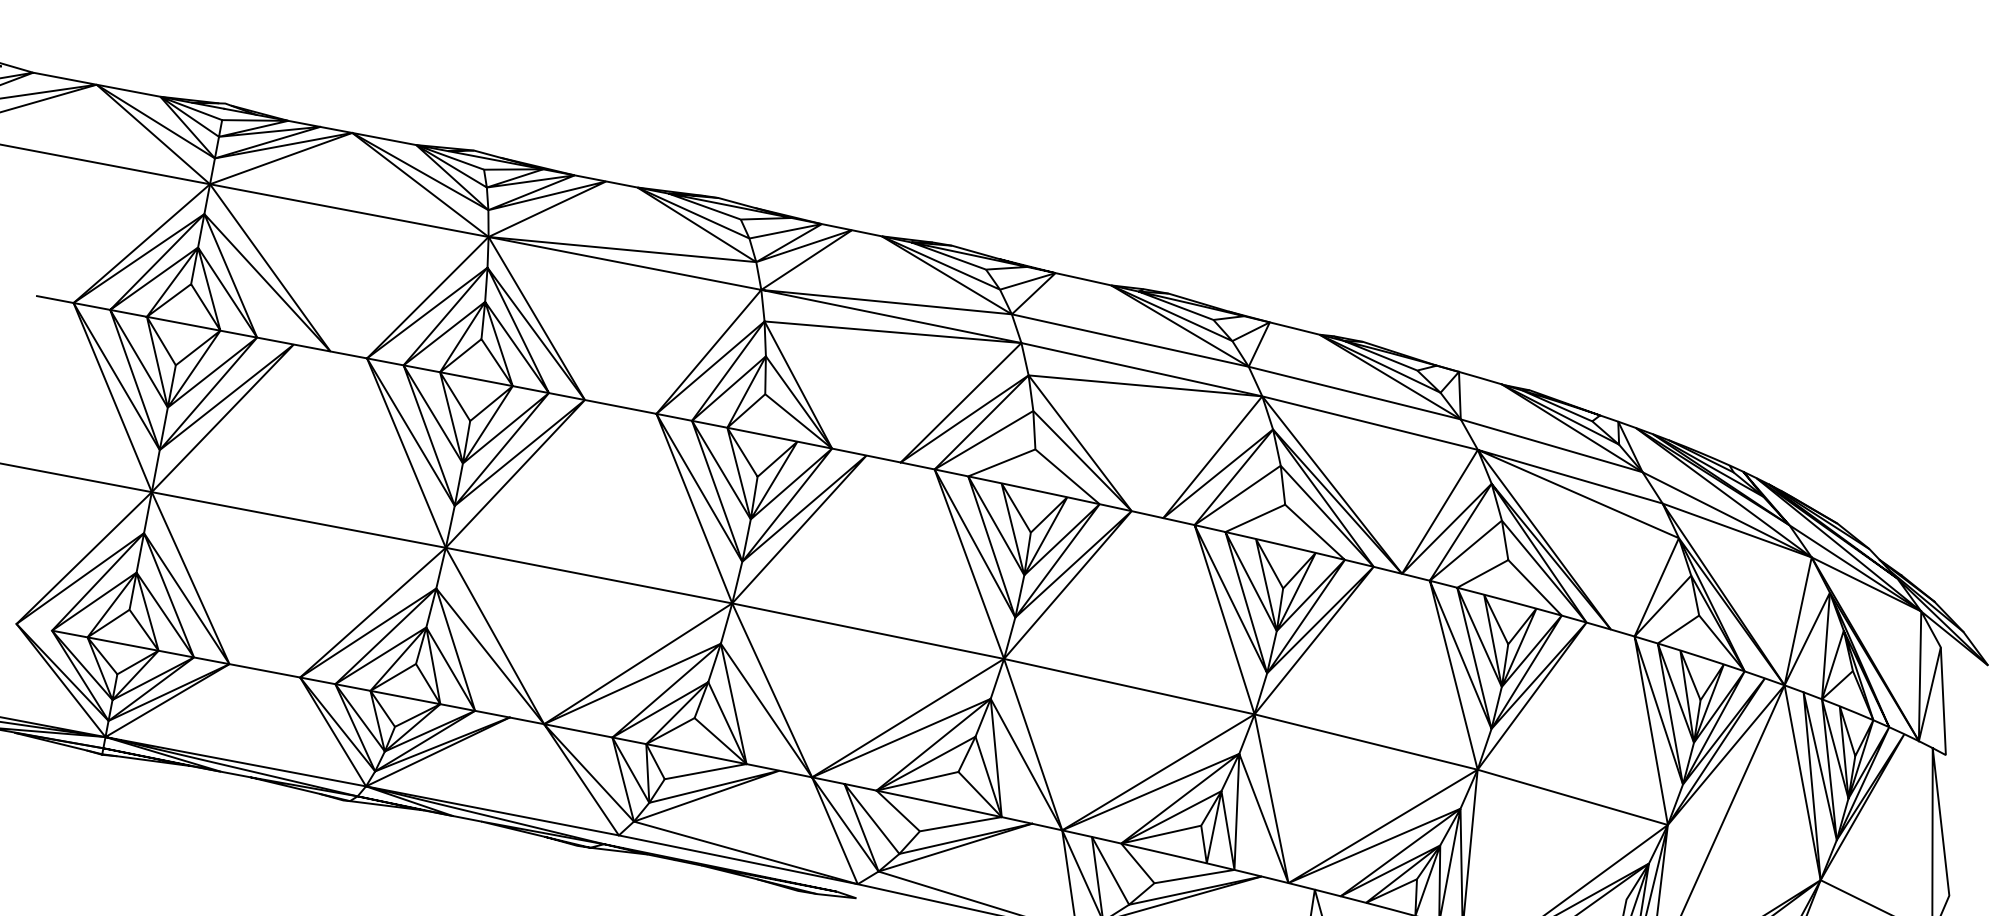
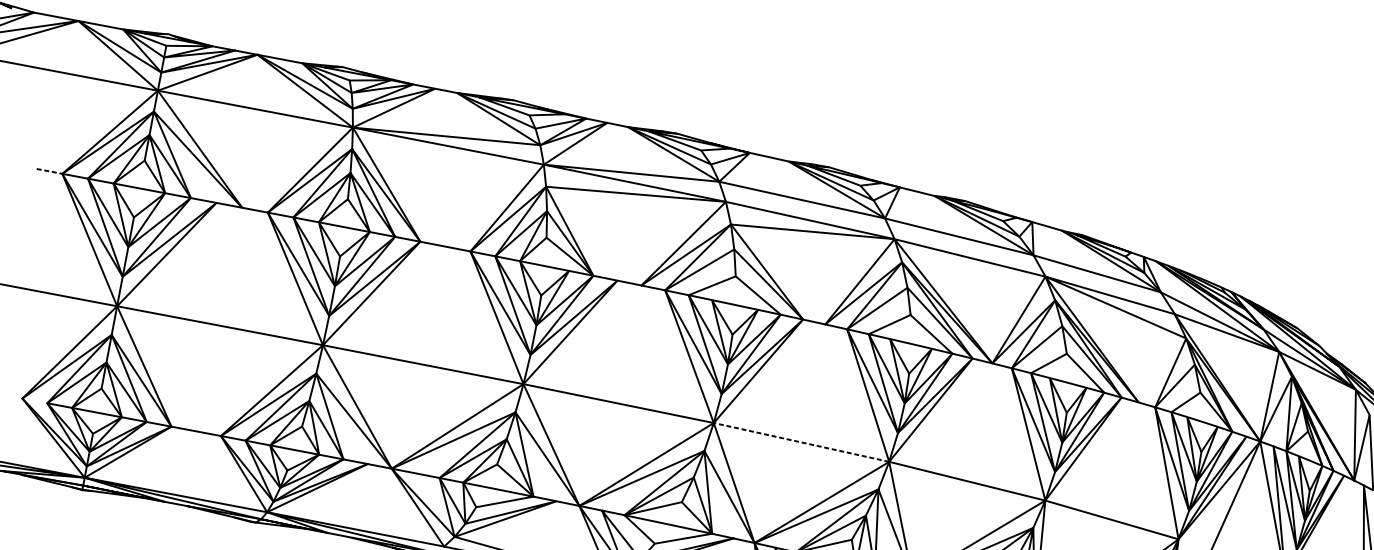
line: (55, 299) -> (49, 171), solid -> dashed
line: (1128, 686) -> (800, 442), solid -> dashed

